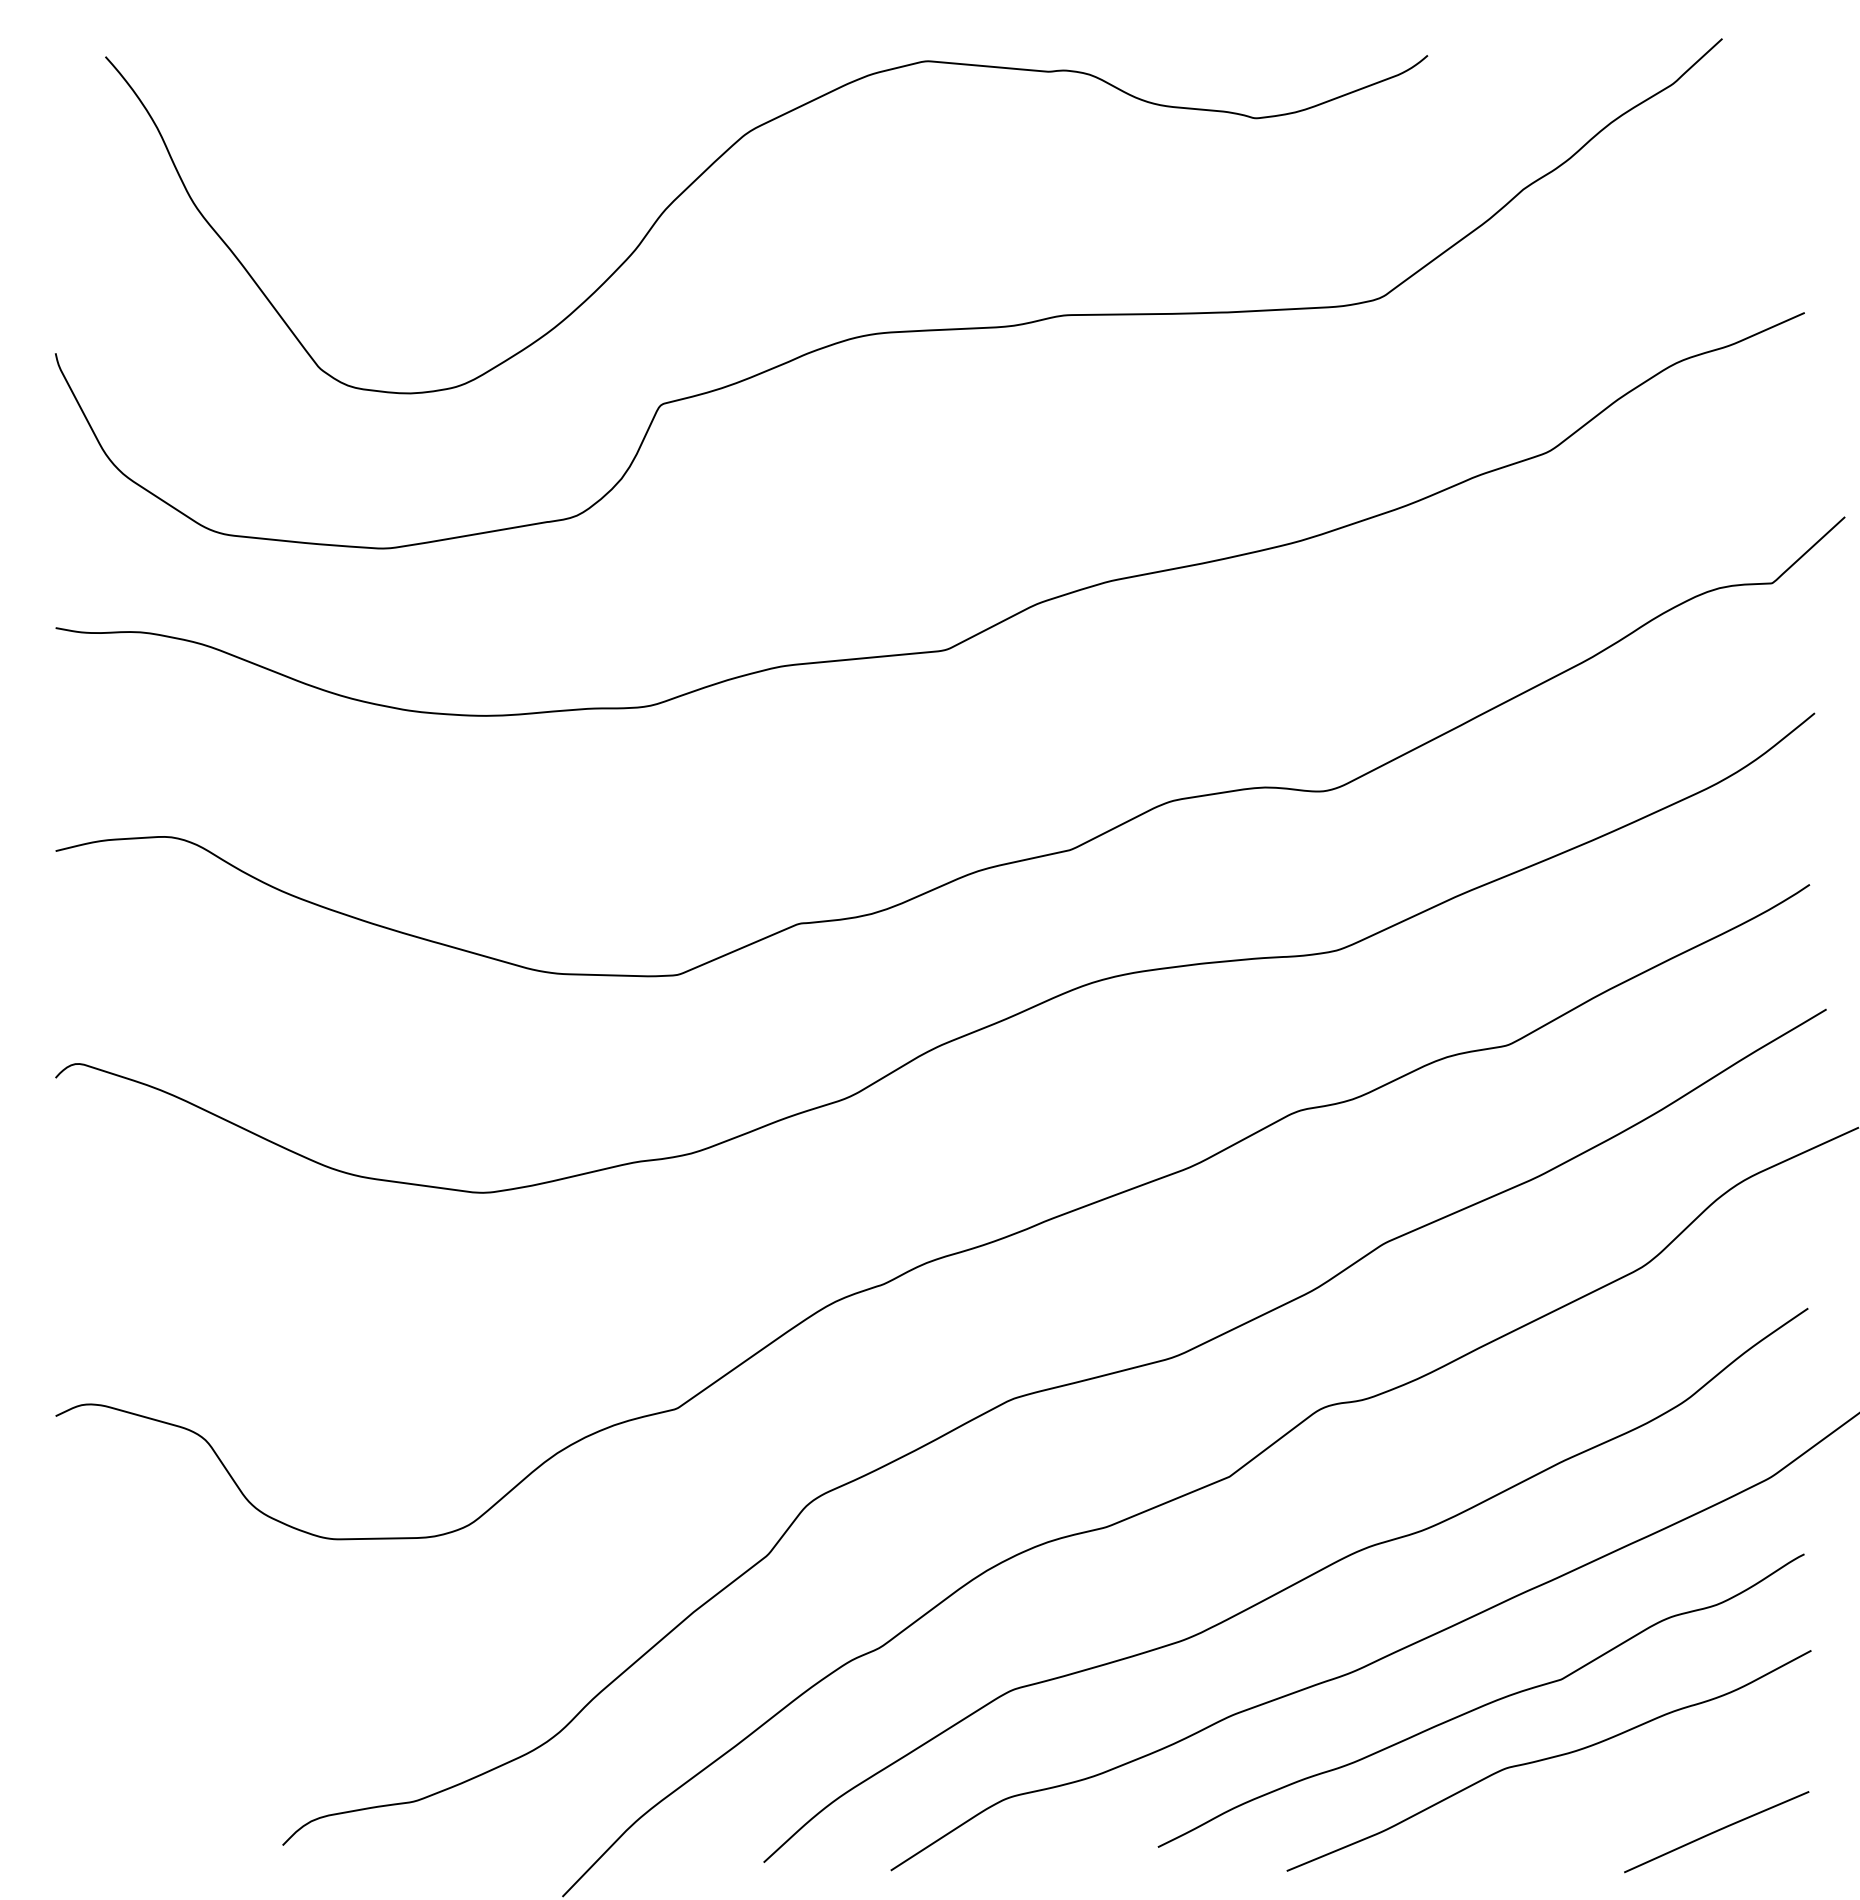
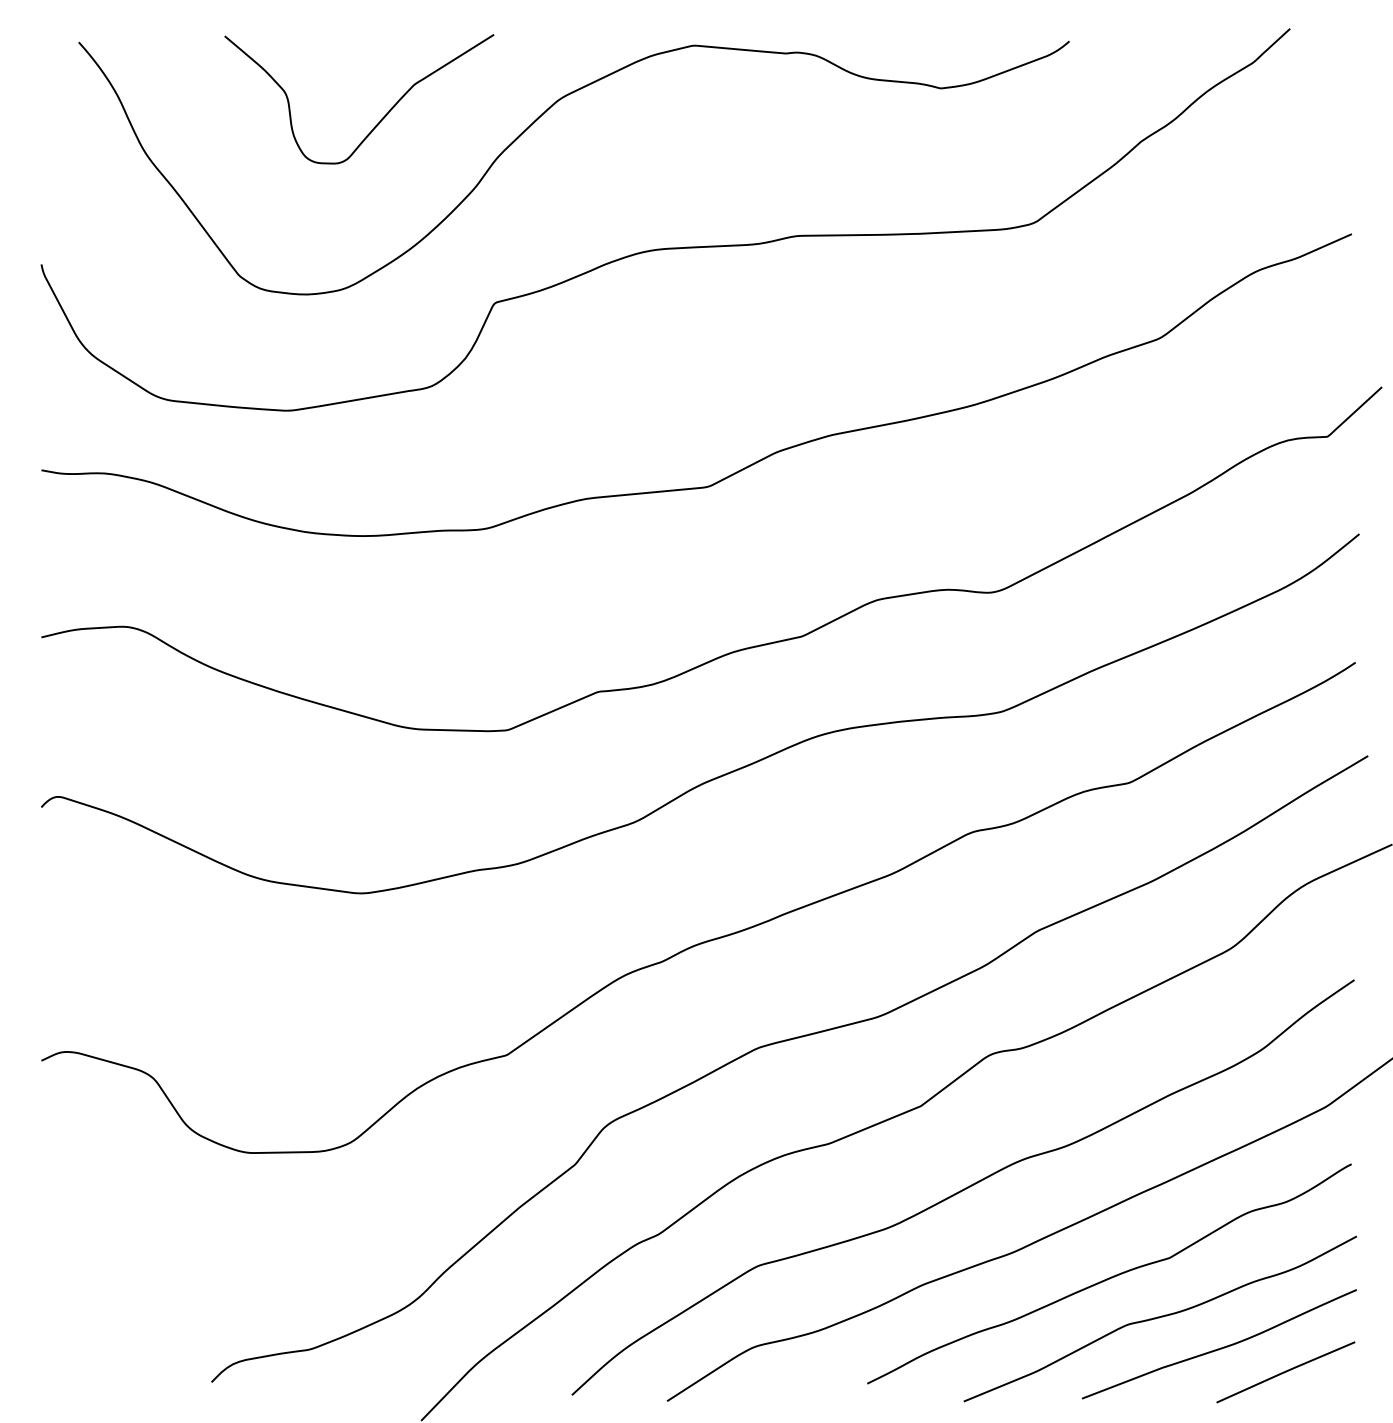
curve: (508, 160) -> (380, 120), added
curve: (1629, 1799) -> (1220, 1347), added

